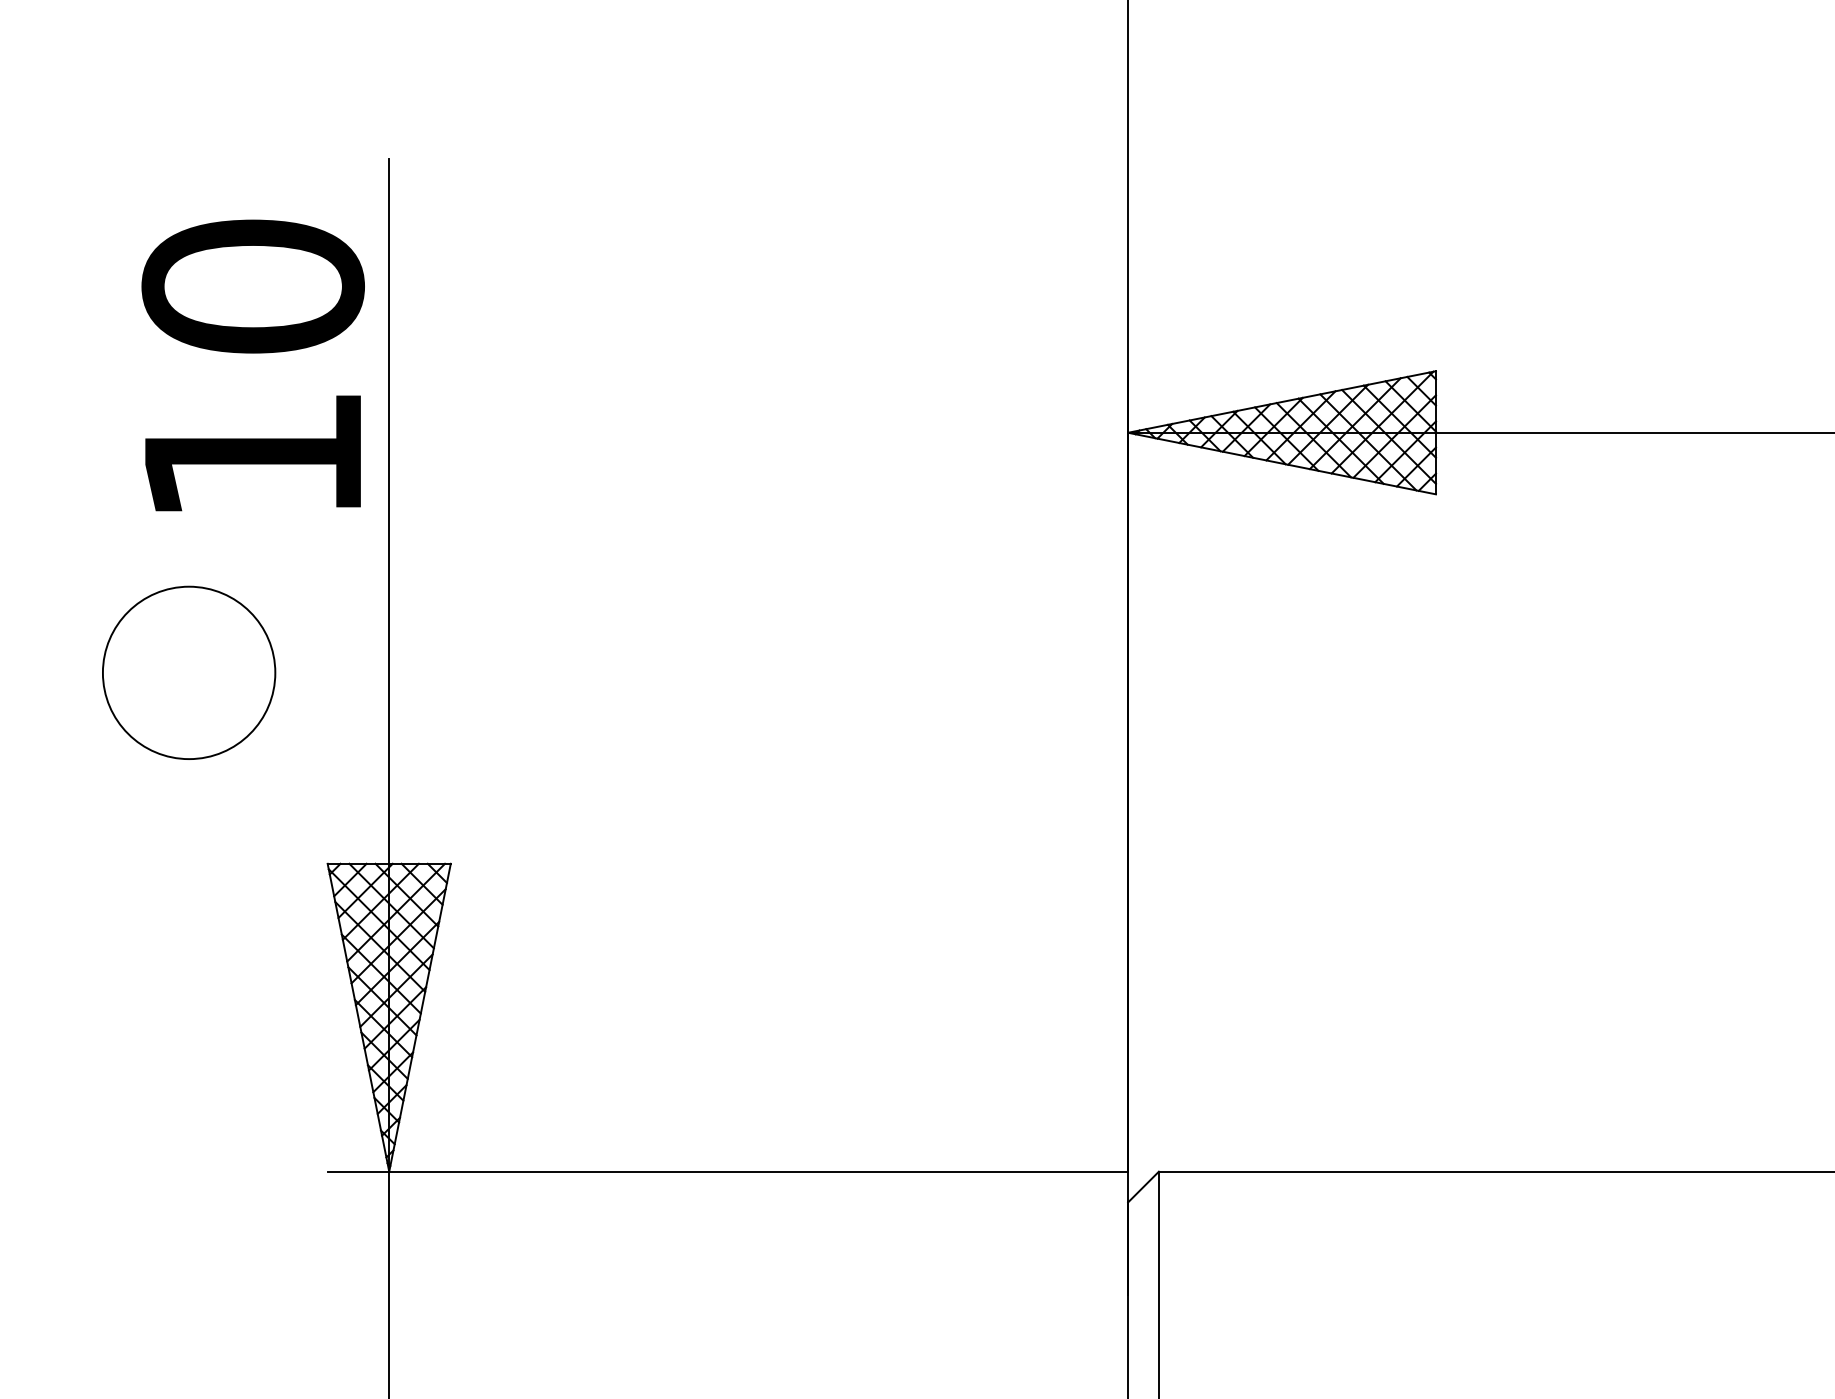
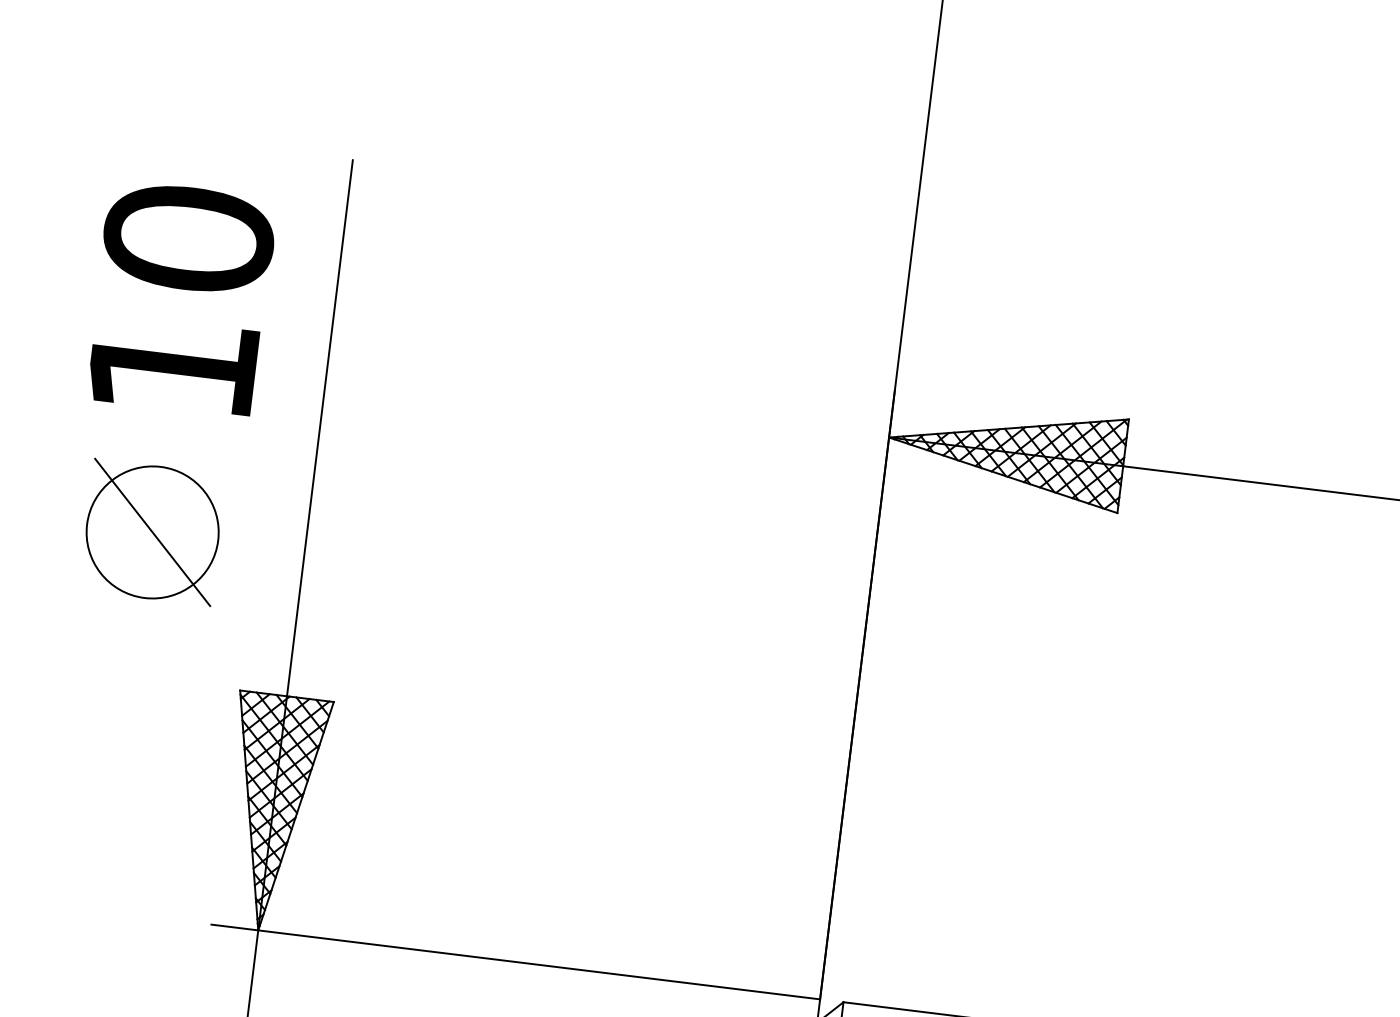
text: (252, 365) -> (180, 298), moved
line: (188, 672) -> (152, 532), added

